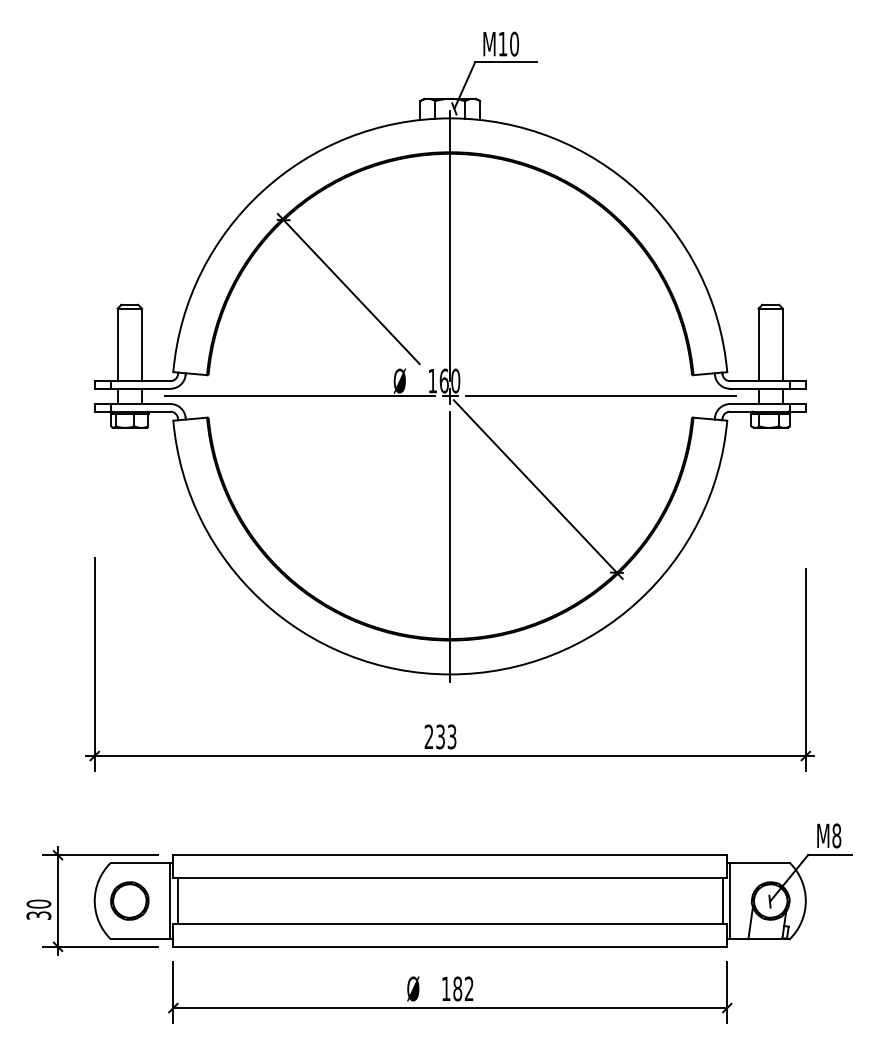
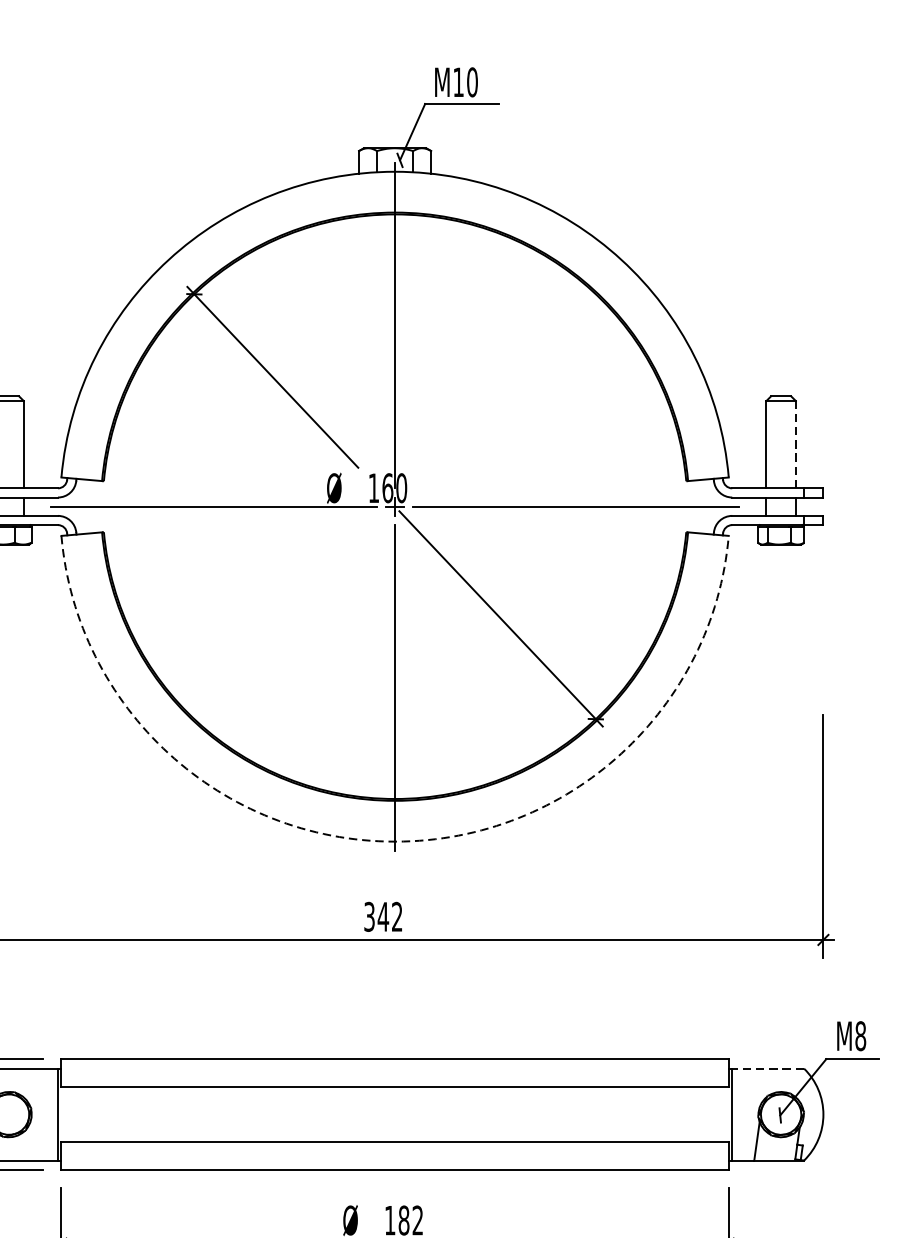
line: (782, 344) -> (795, 444), solid -> dashed
arc: (450, 674) -> (395, 841), solid -> dashed
text: (440, 736) -> (383, 916), 233 -> 342
line: (759, 862) -> (767, 1068), solid -> dashed
line: (178, 900) -> (67, 1113), removed
line: (722, 900) -> (723, 1113), removed

